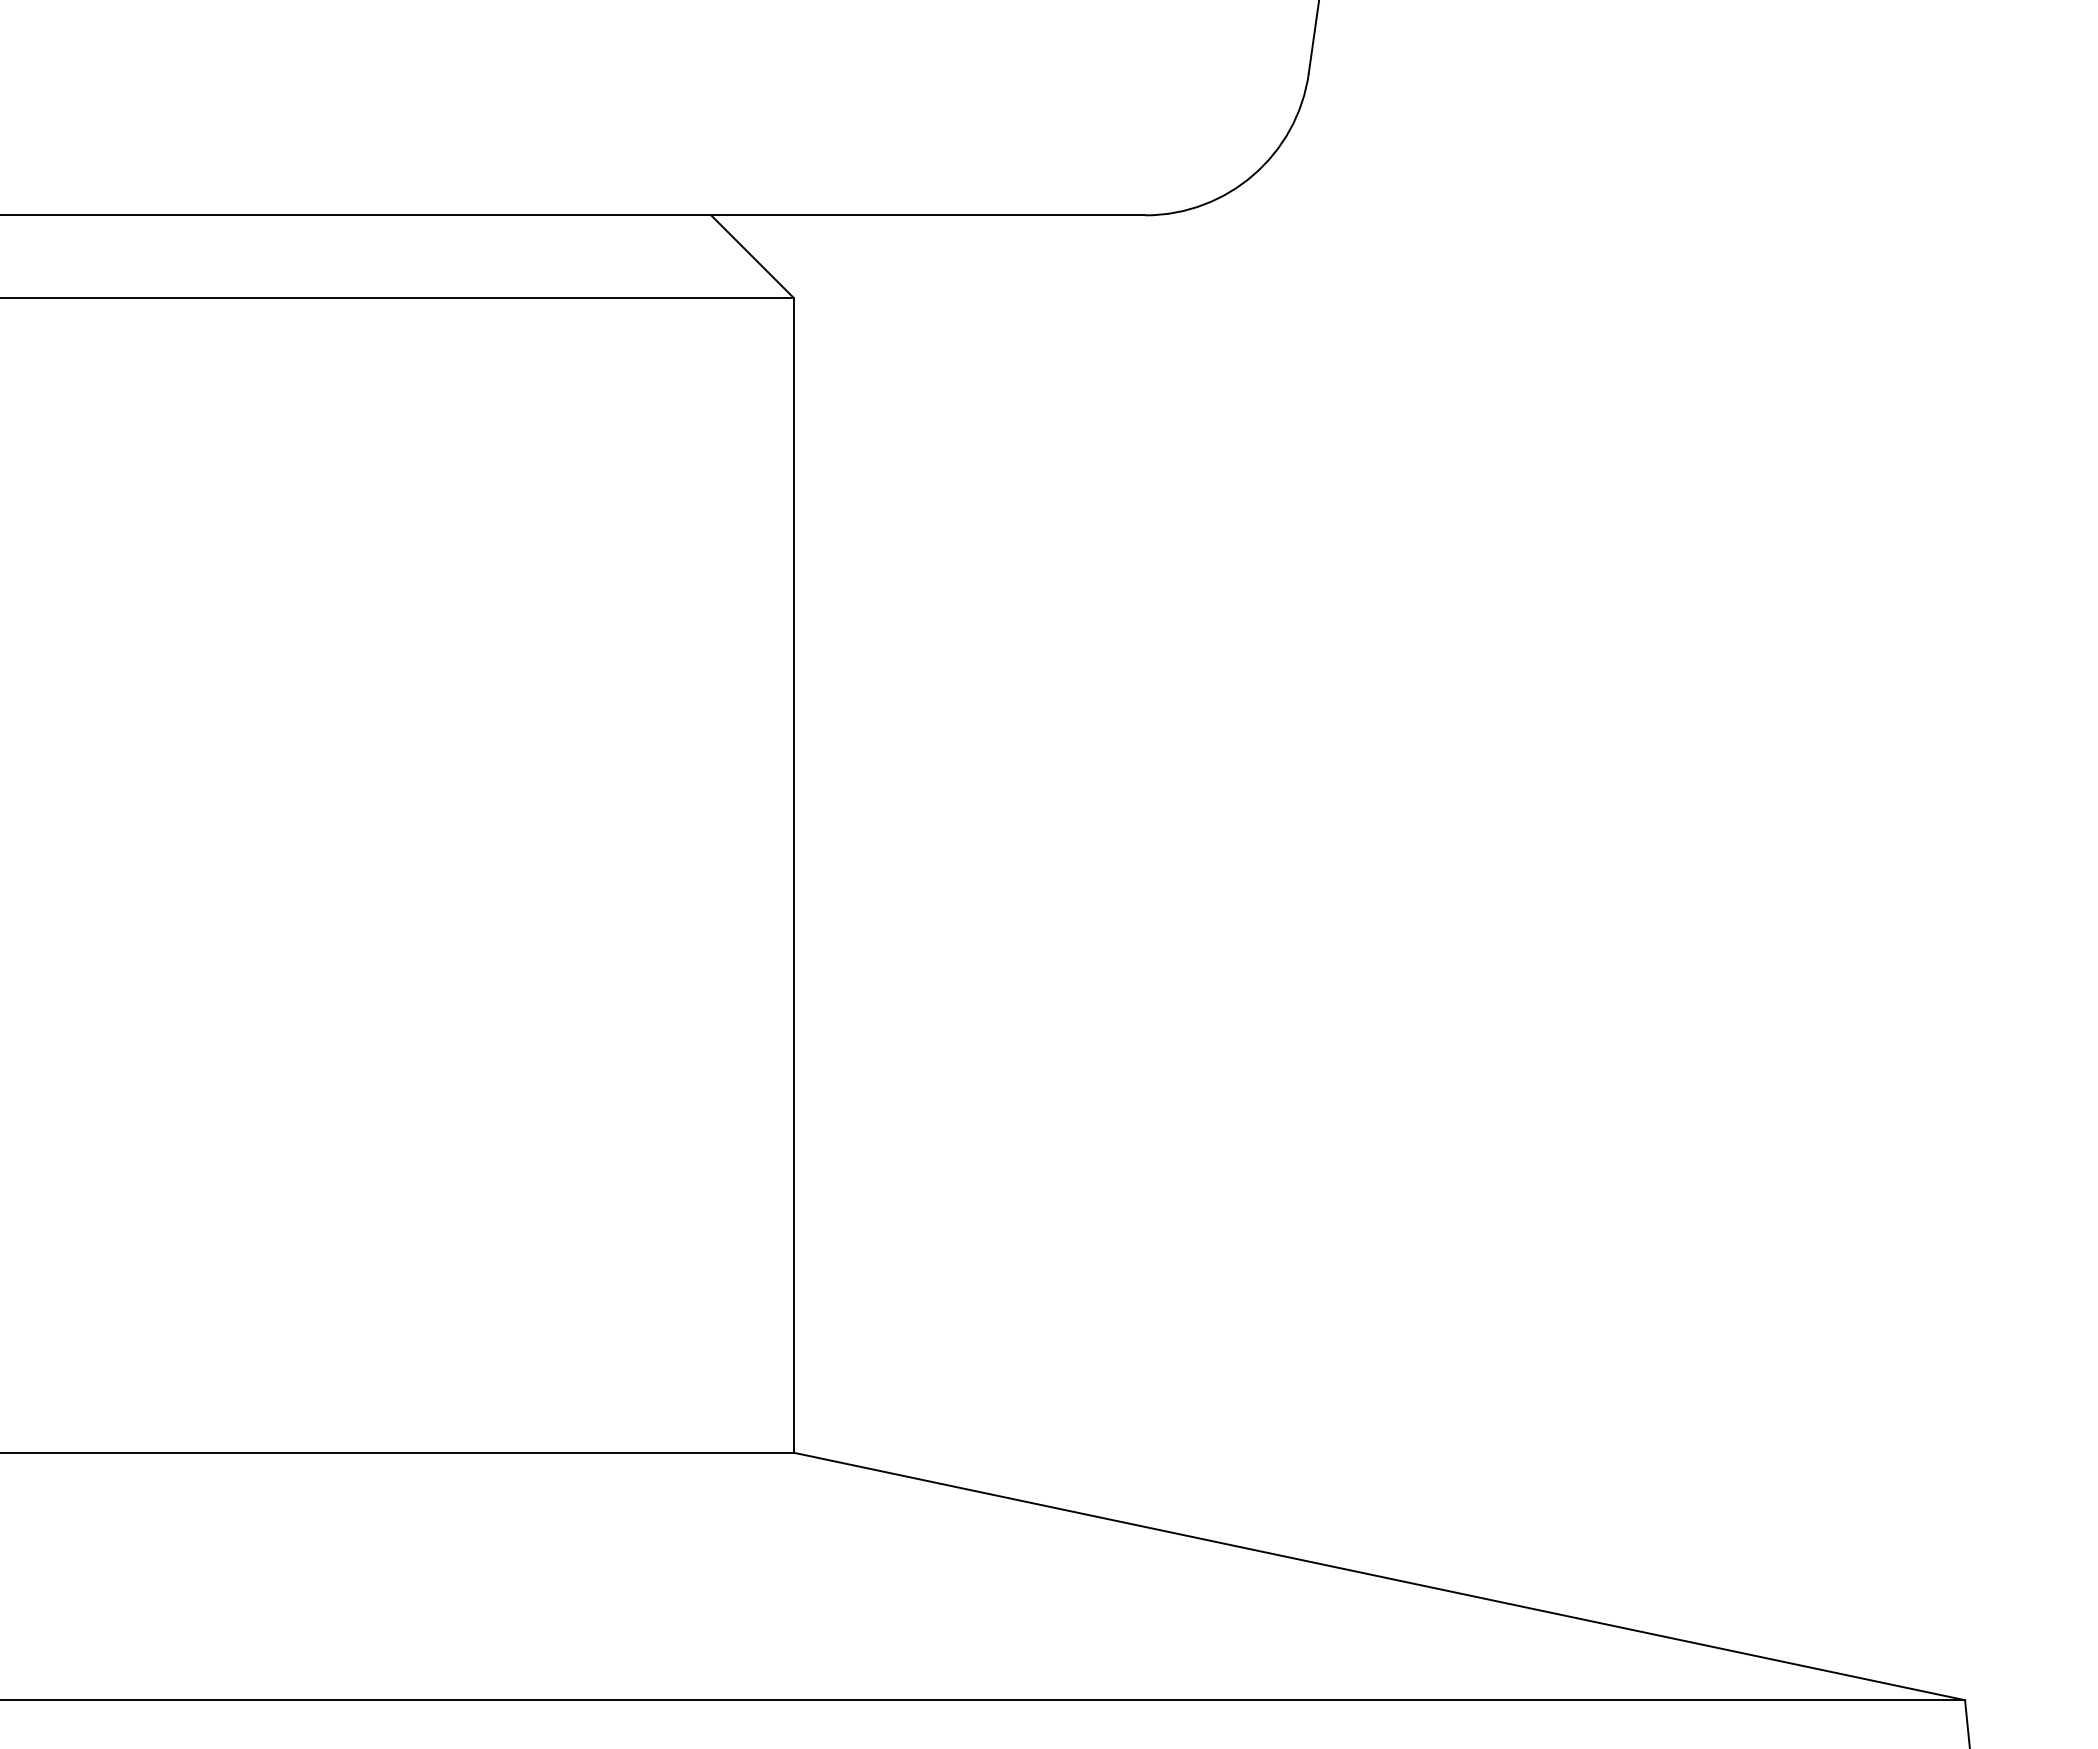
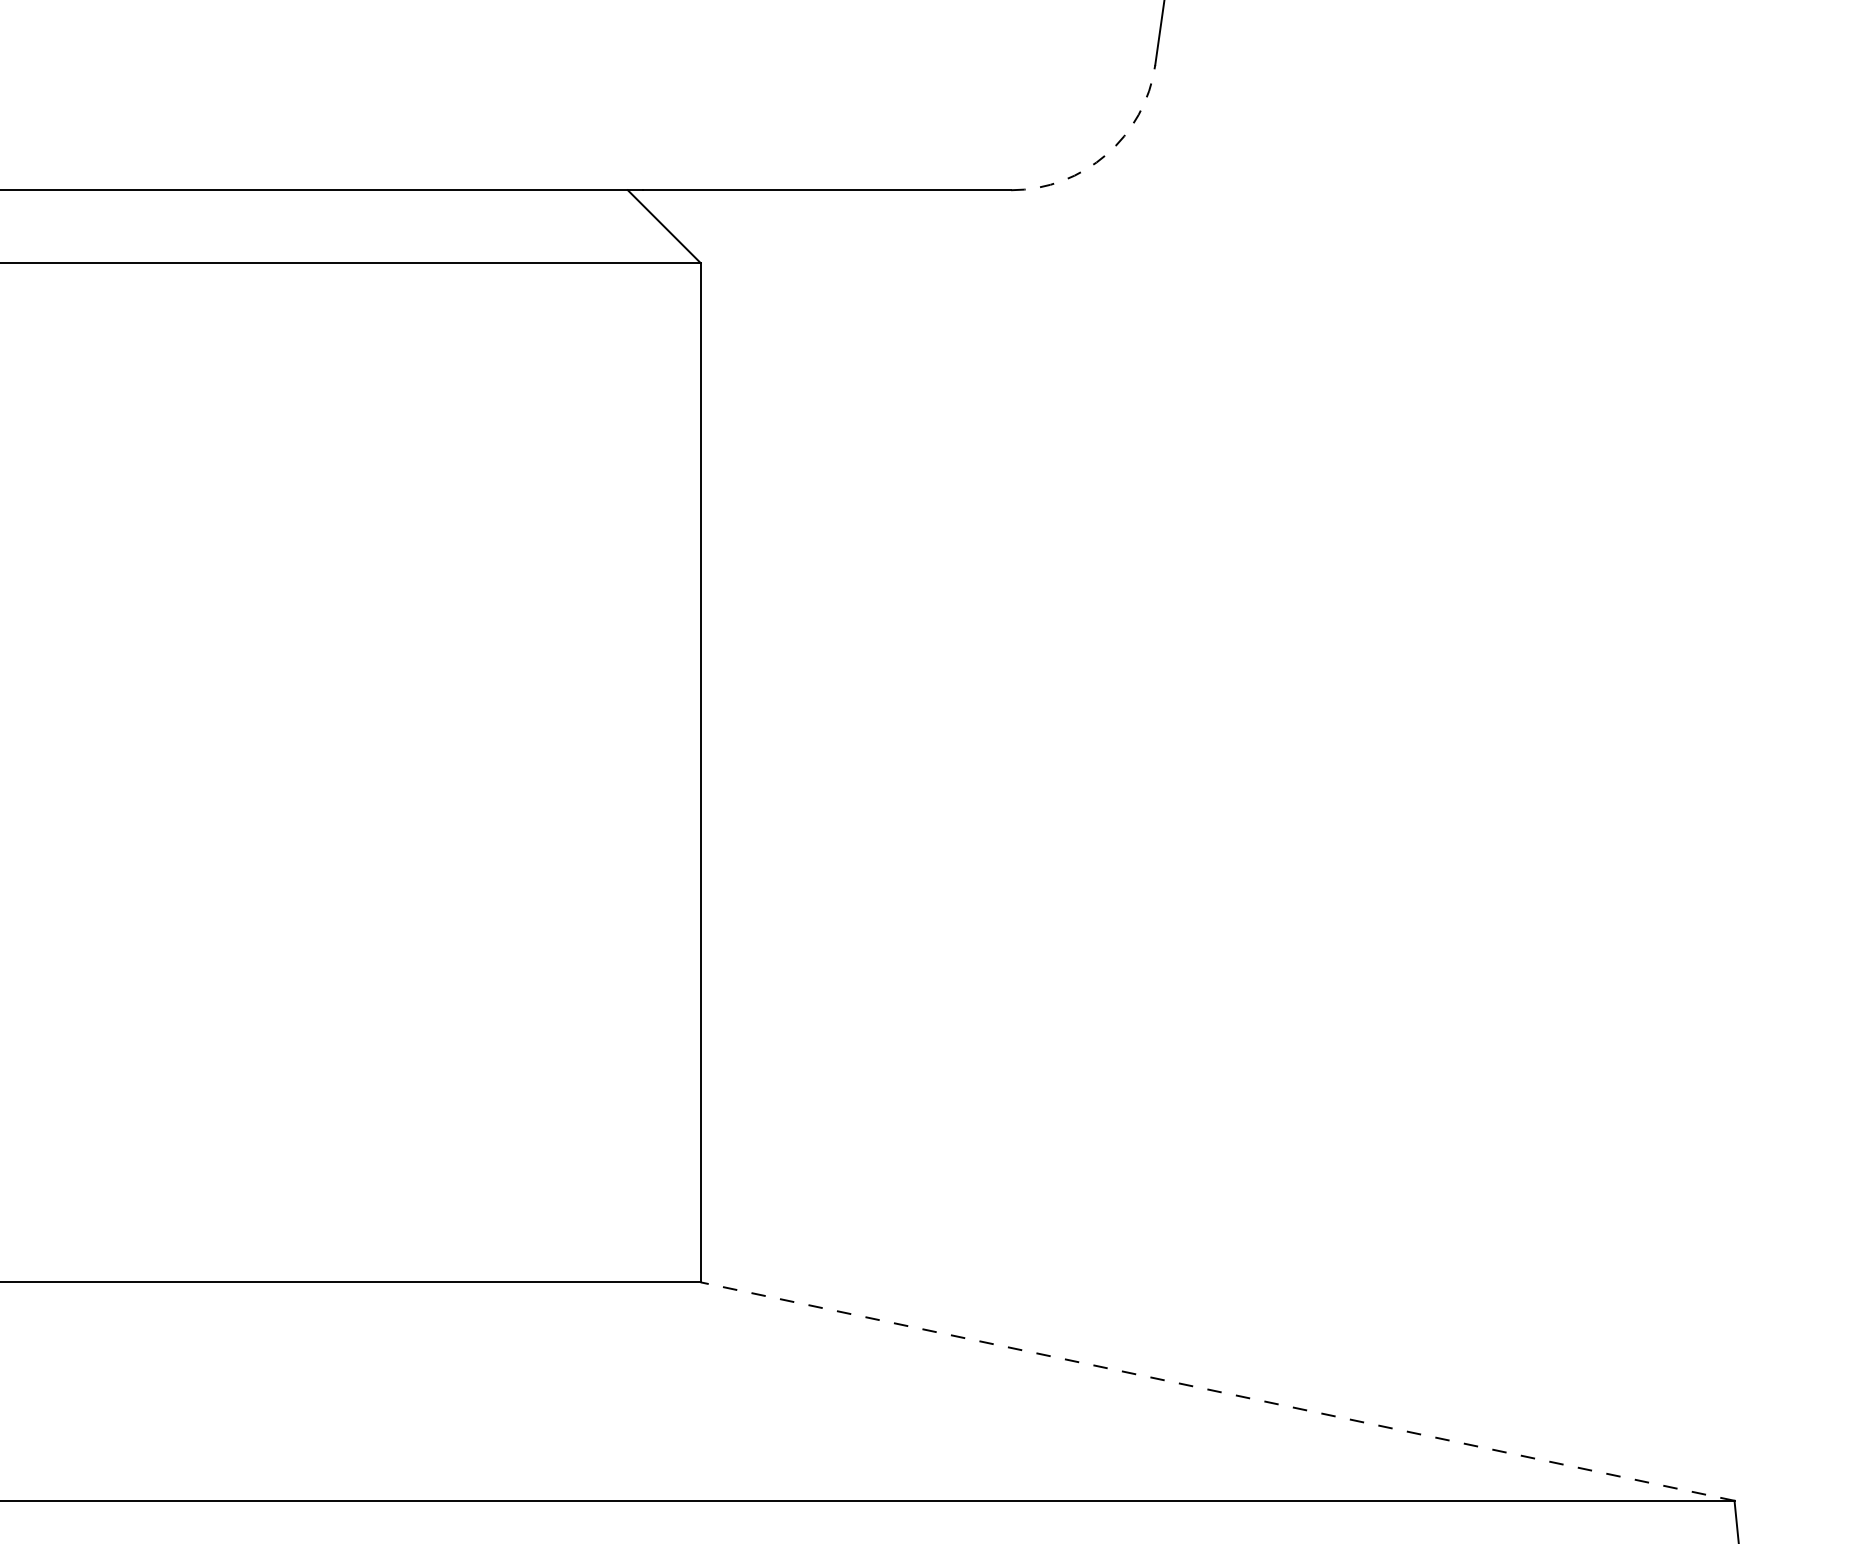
arc: (1253, 174) -> (1106, 154), solid -> dashed
line: (1379, 1576) -> (1217, 1391), solid -> dashed

